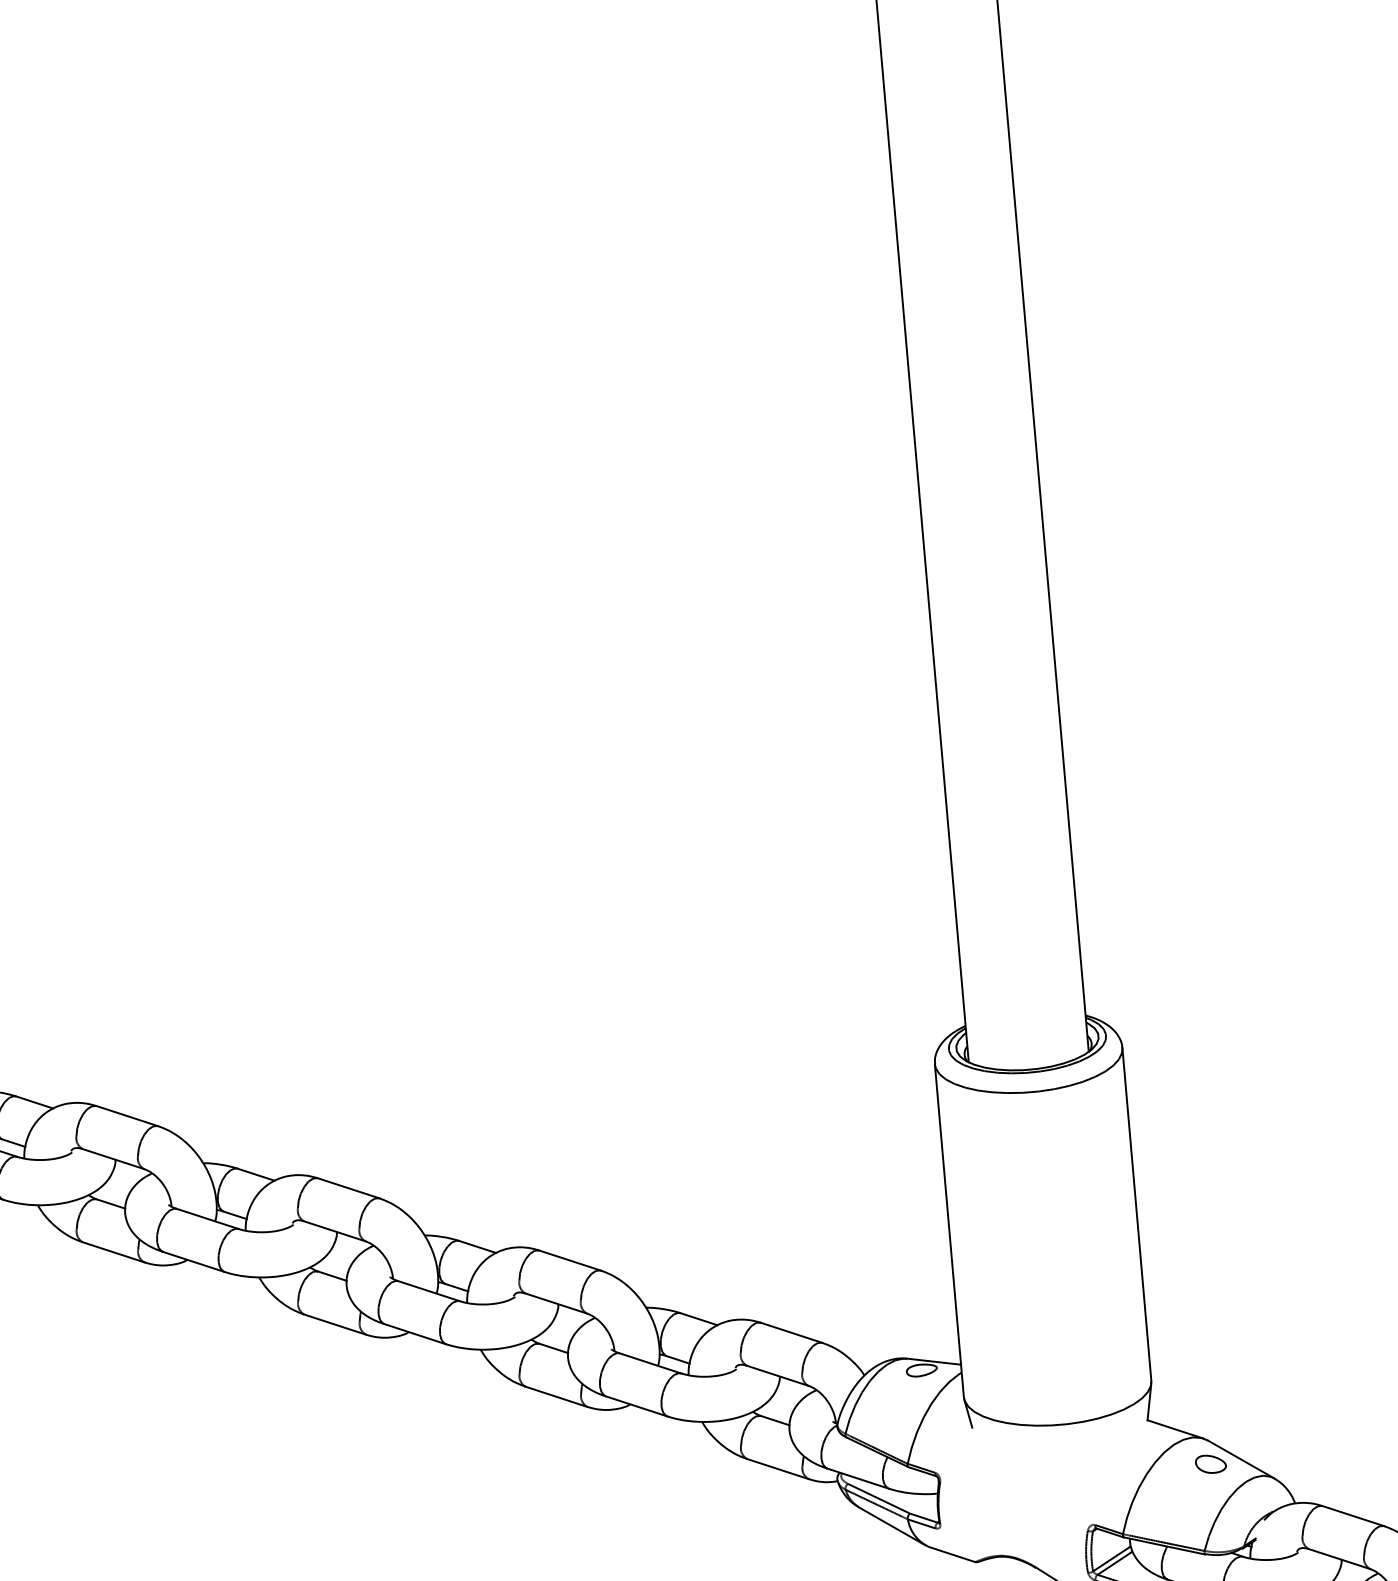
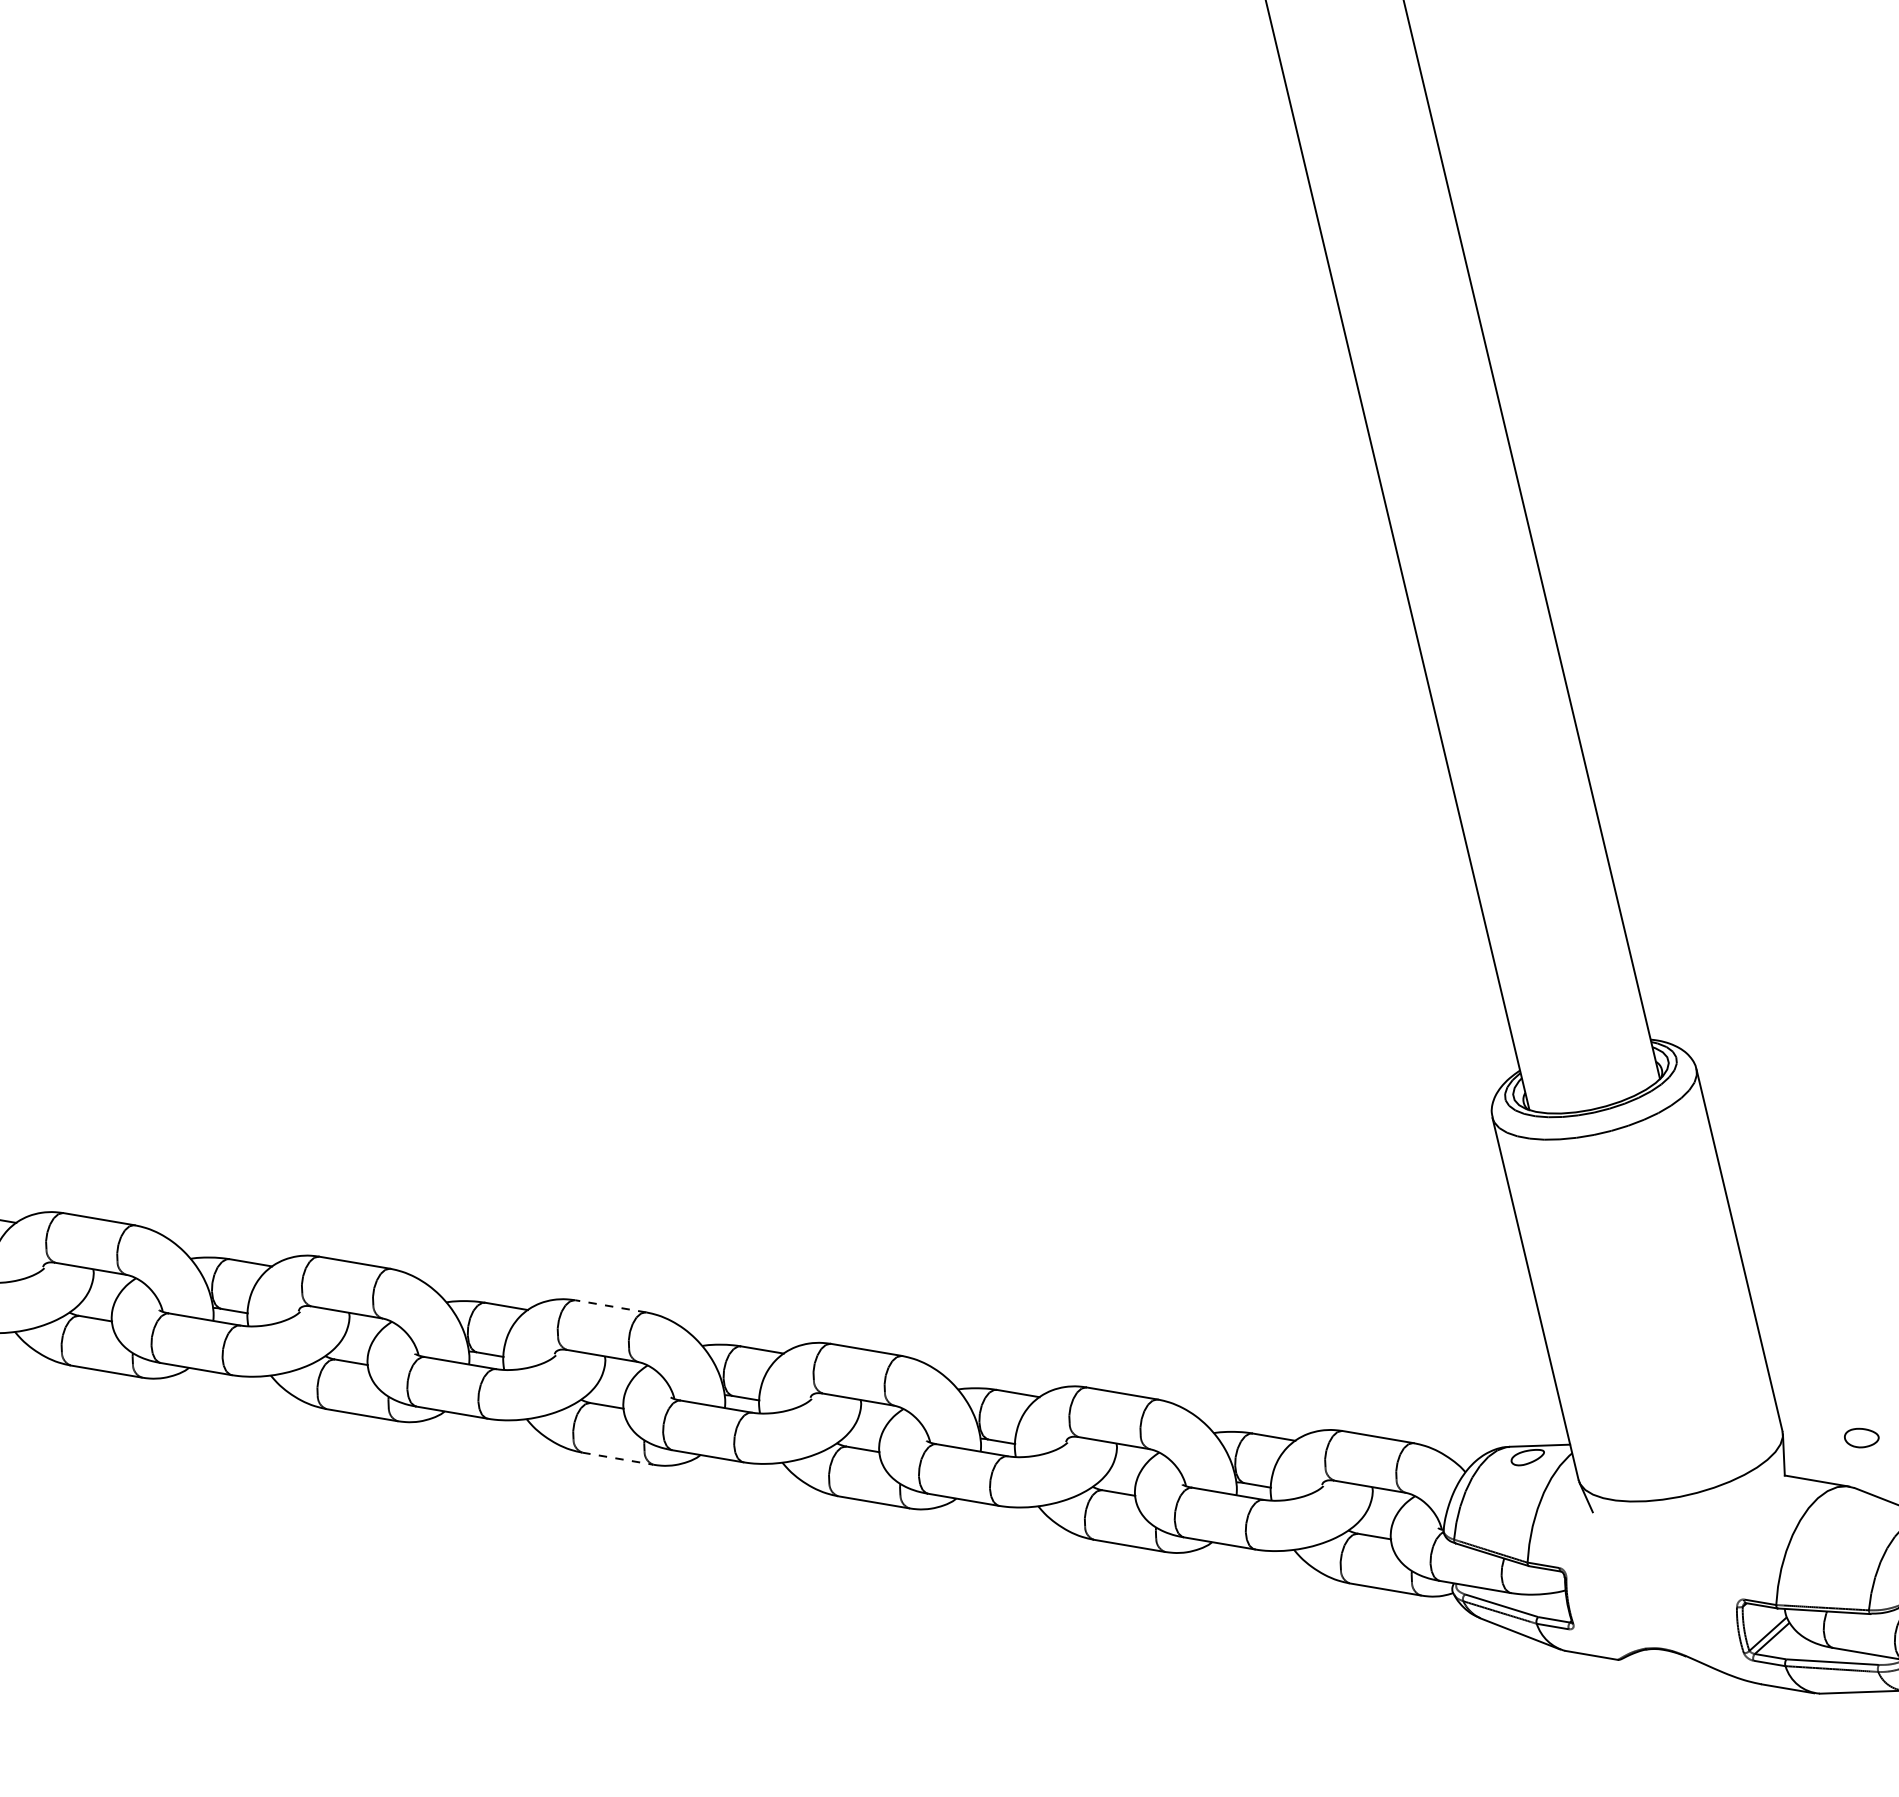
line: (126, 1116) -> (610, 1306), solid -> dashed
line: (114, 1252) -> (618, 1458), solid -> dashed
part: (1210, 1464) -> (1861, 1437), moved

